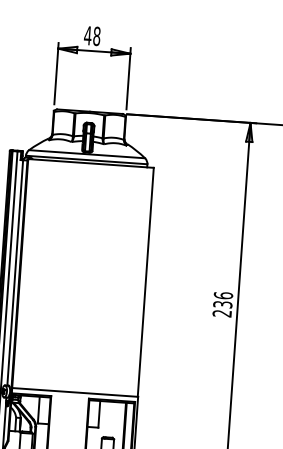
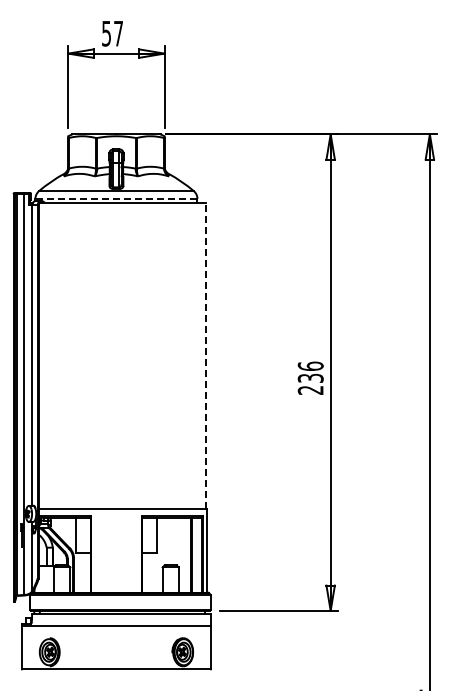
text: (92, 35) -> (112, 33), 48 -> 57
line: (86, 159) -> (115, 198), solid -> dashed
line: (145, 282) -> (206, 355), solid -> dashed

